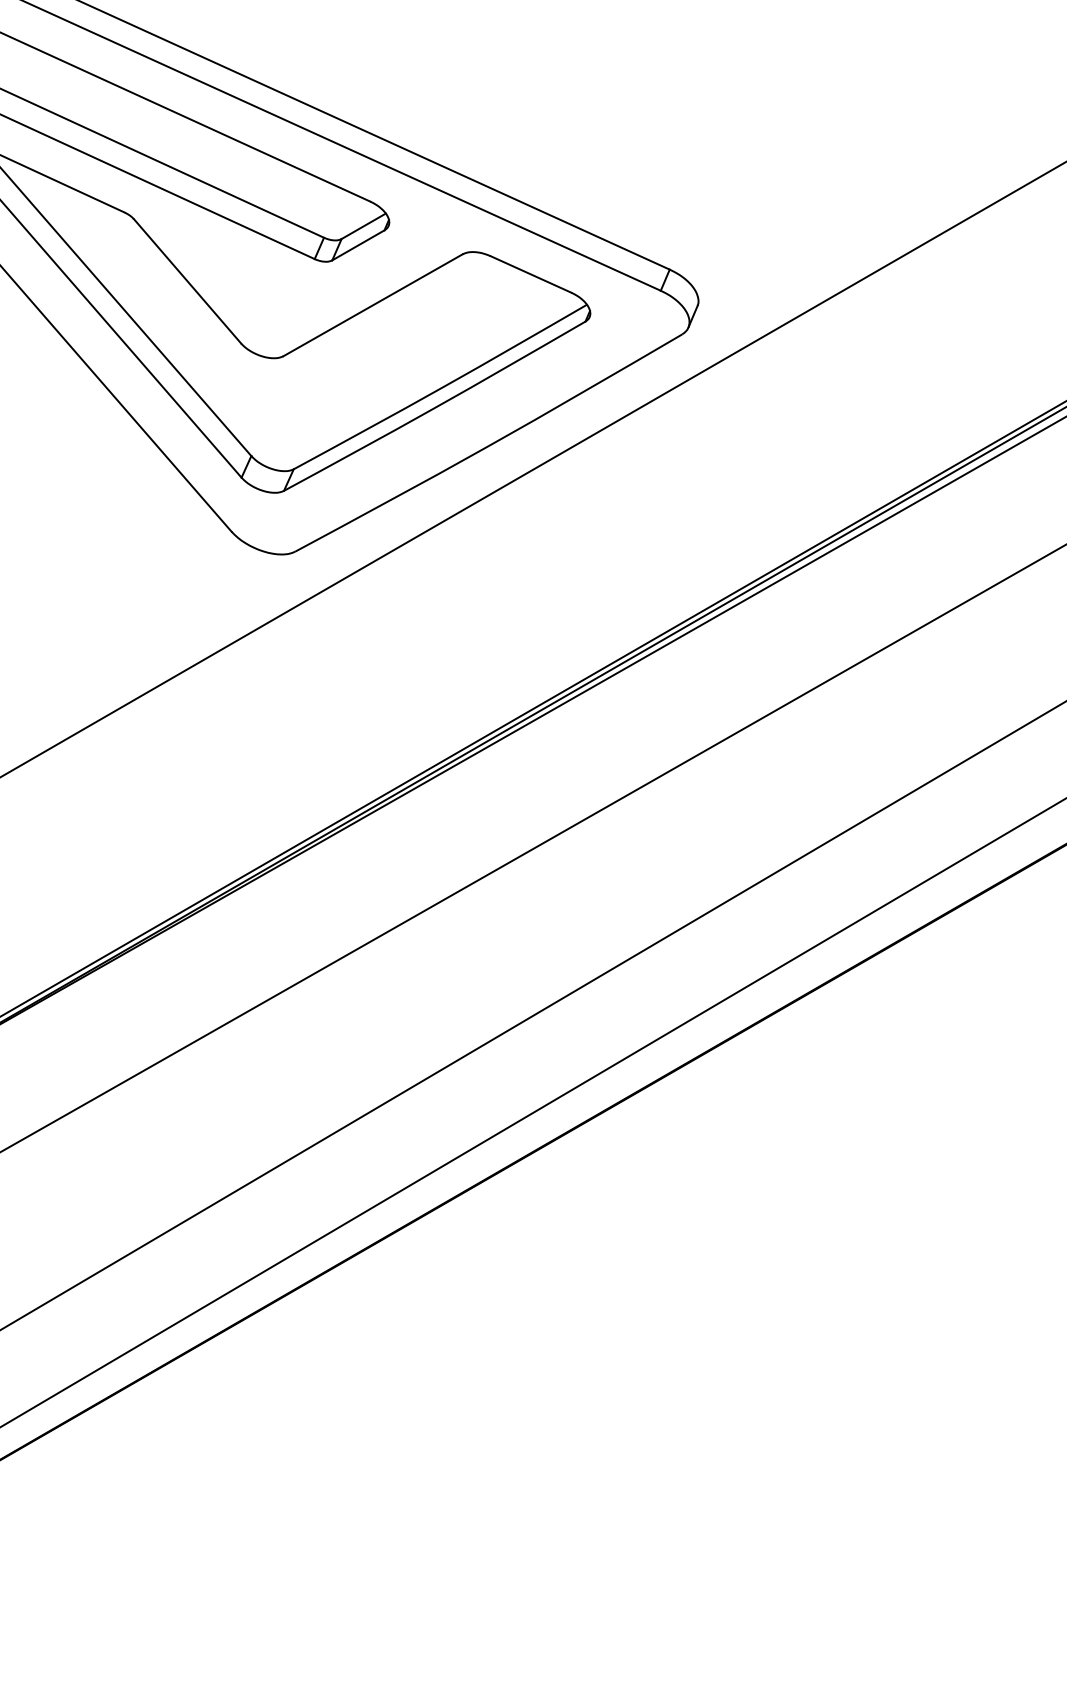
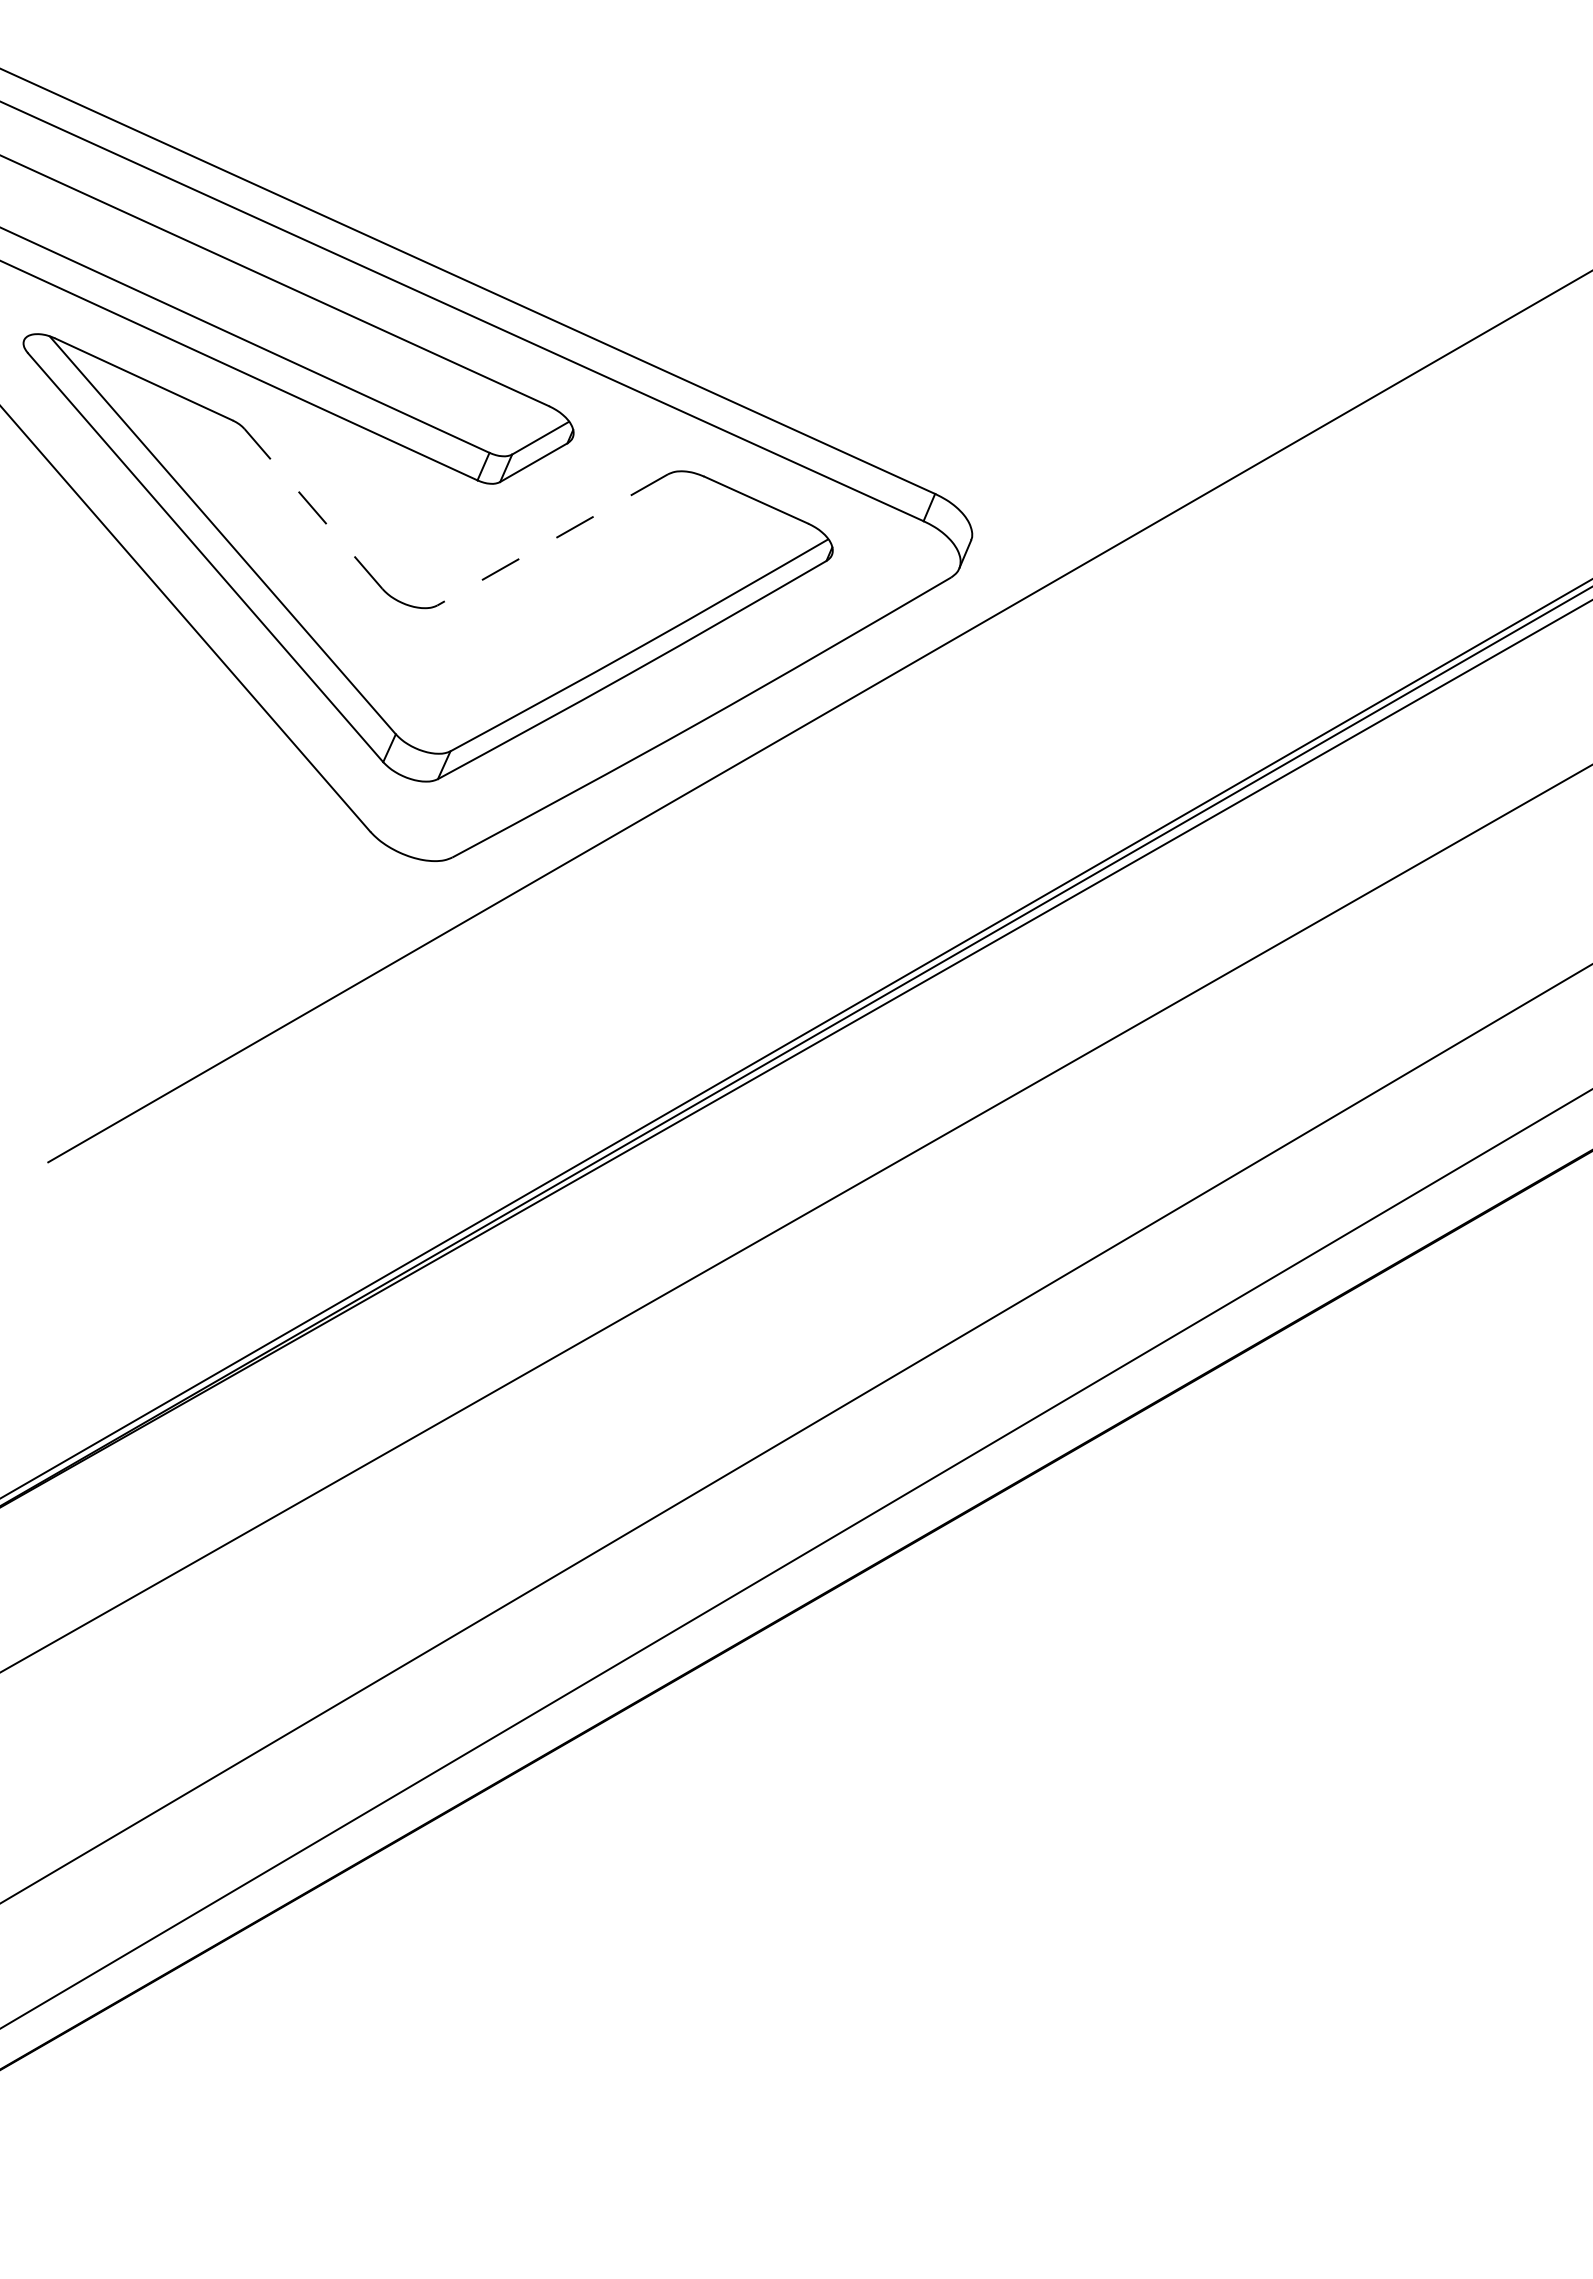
line: (187, 280) -> (313, 508), solid -> dashed
line: (372, 304) -> (552, 539), solid -> dashed

